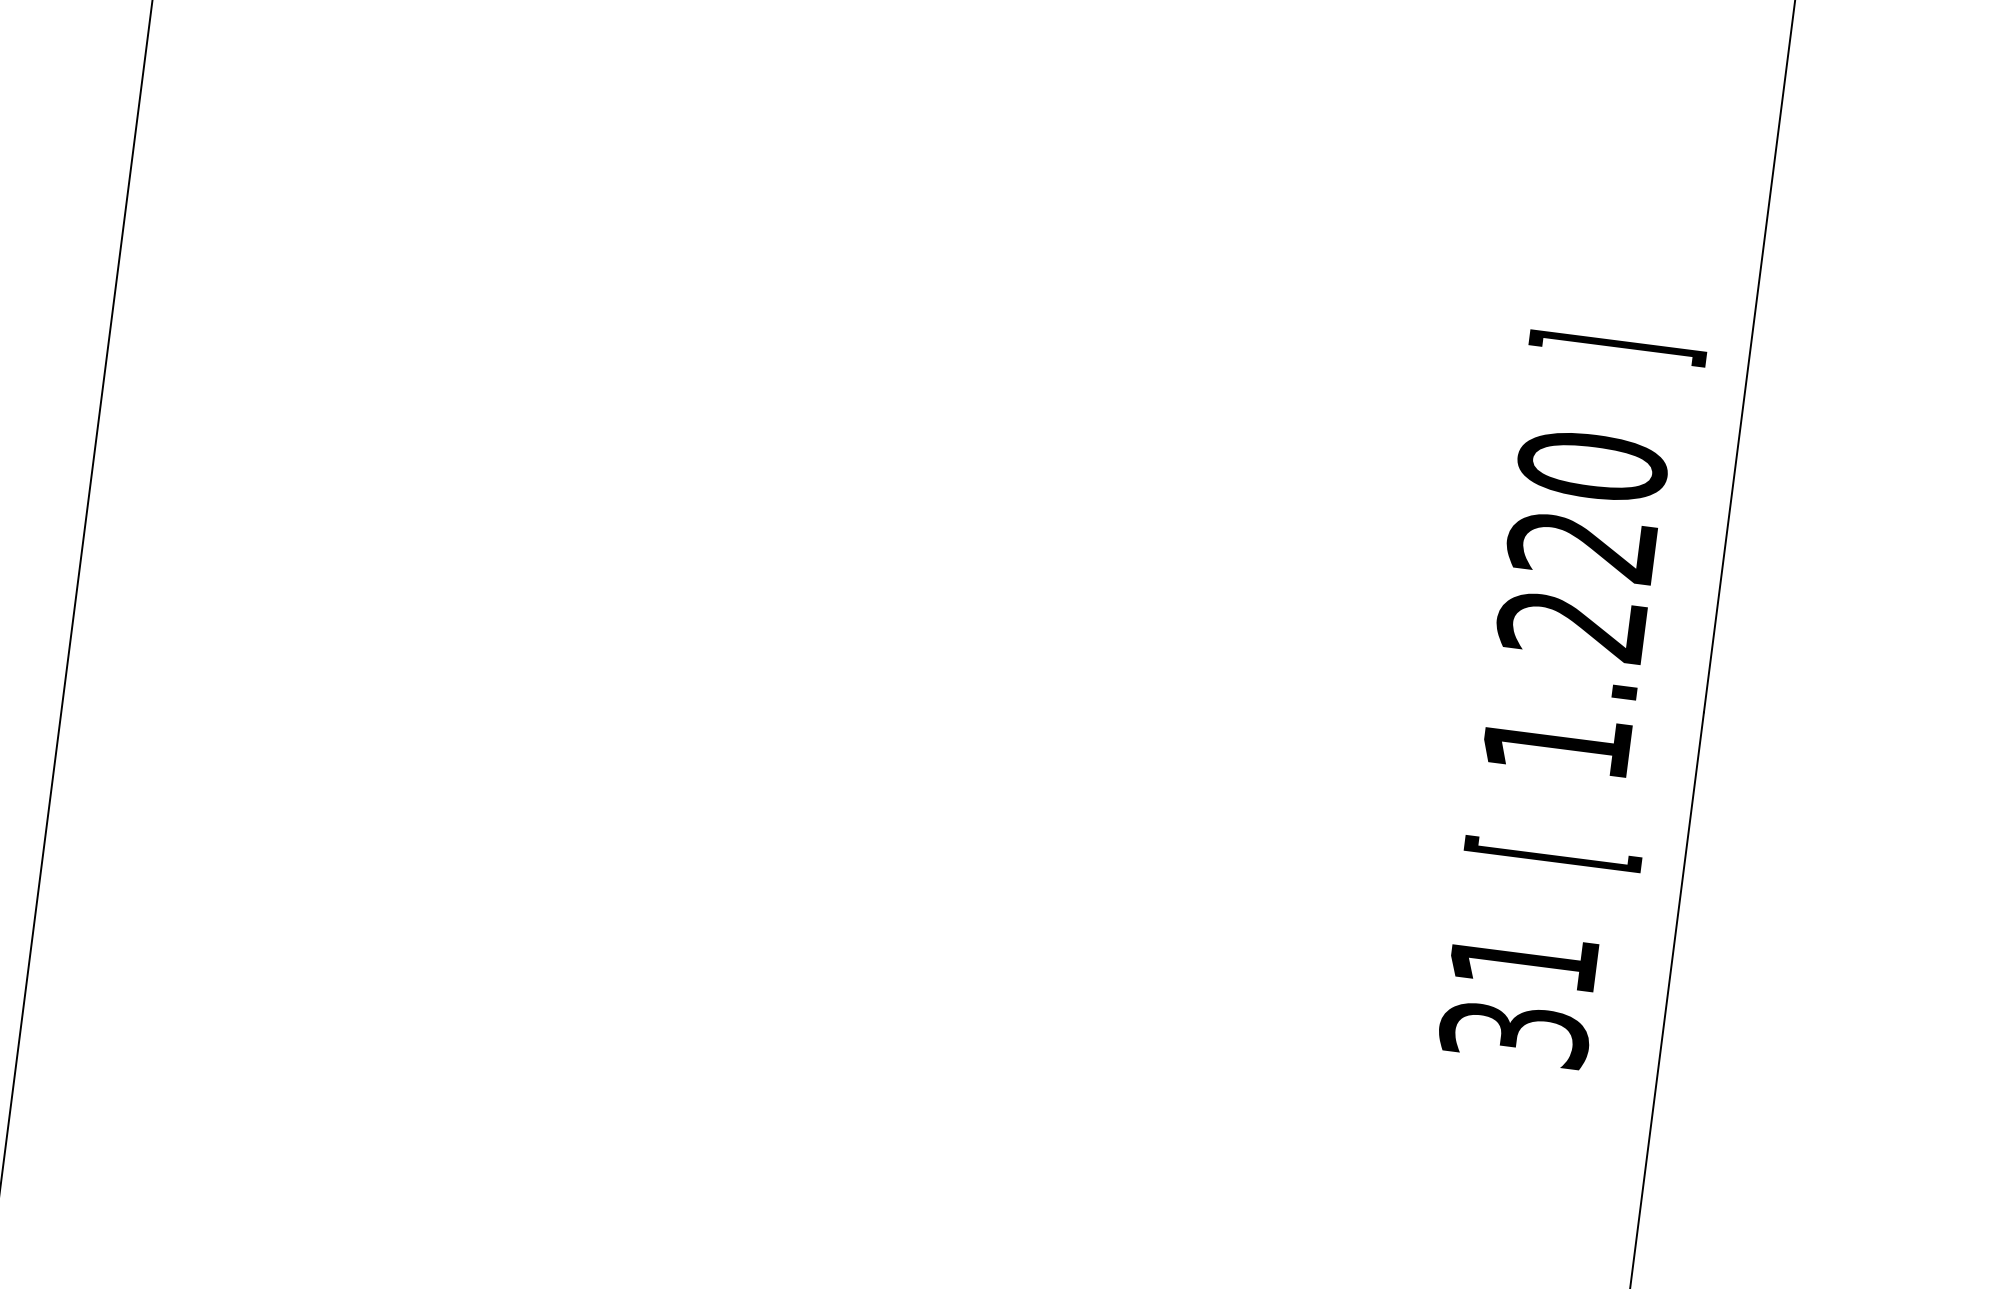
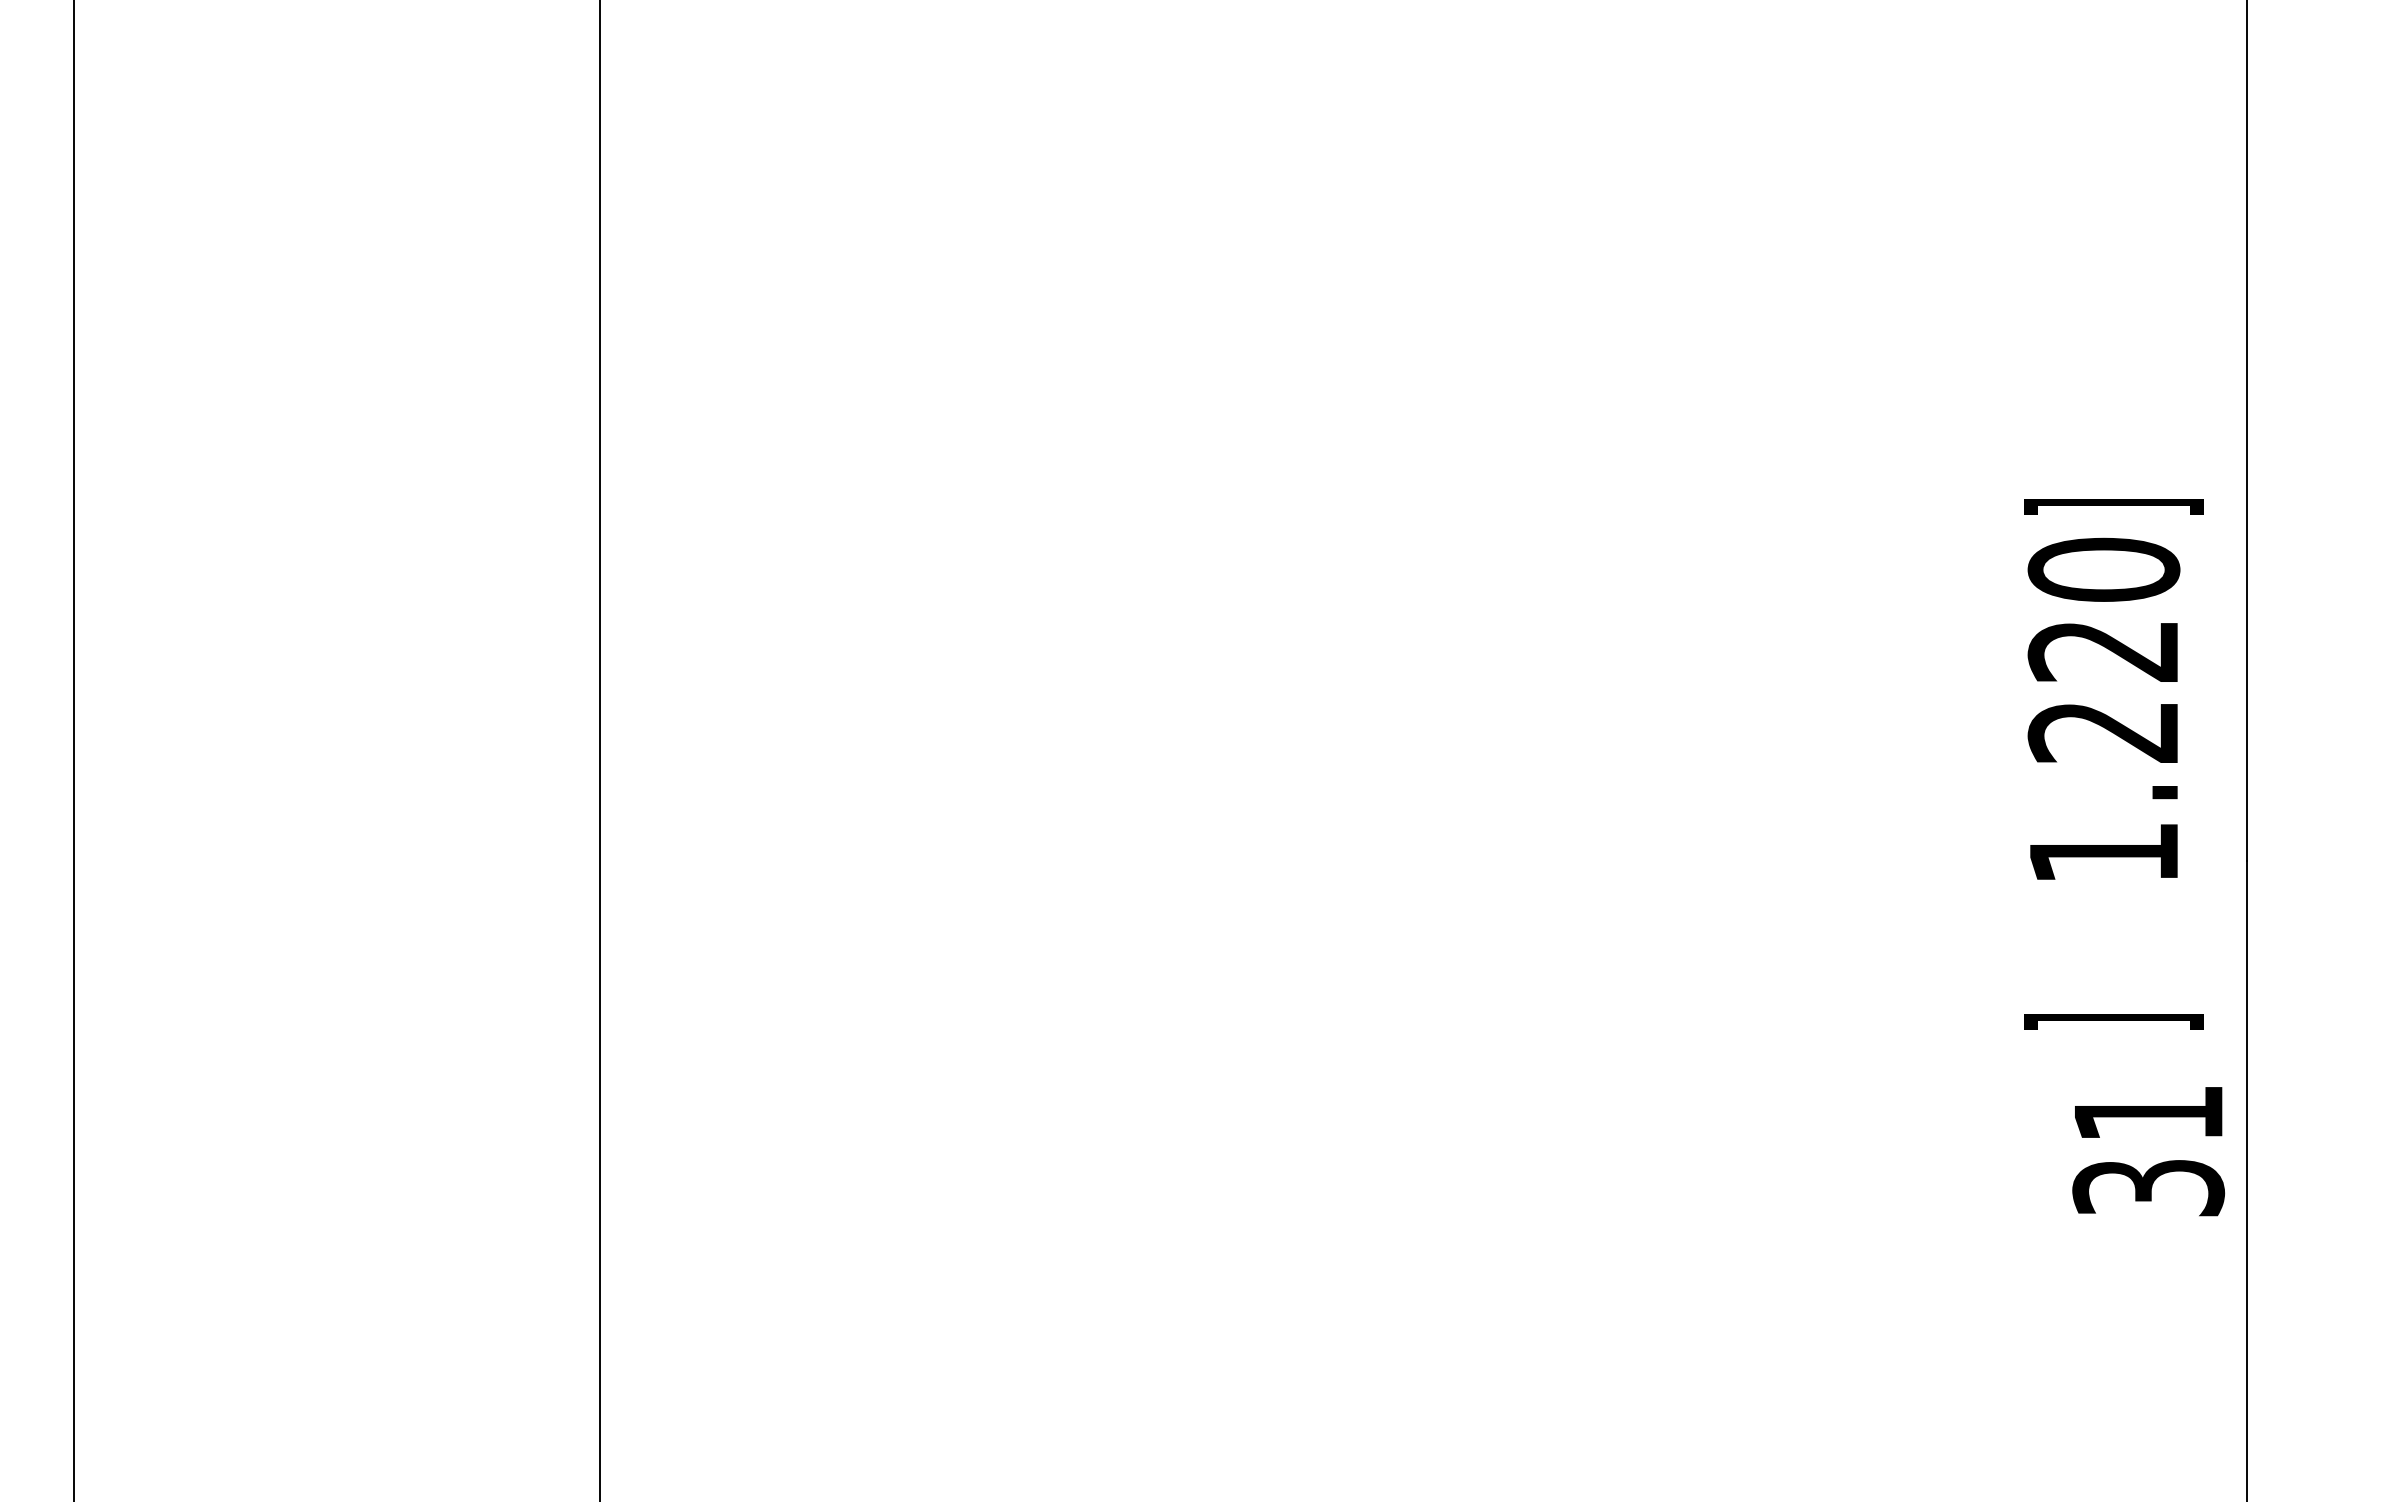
text: (1574, 602) -> (2103, 708), moved
text: (1552, 853) -> (2113, 1022), [ -> ]
text: (1518, 998) -> (2148, 1151), moved

